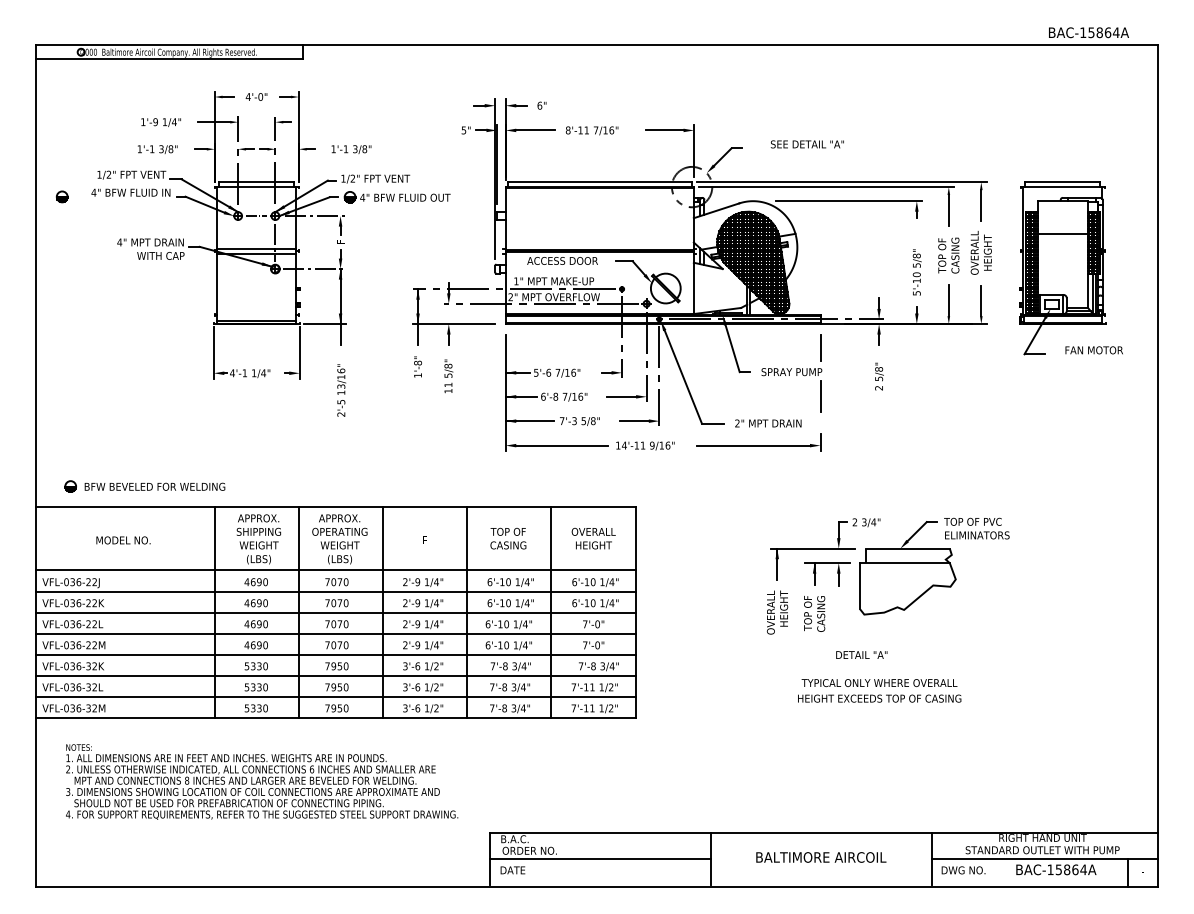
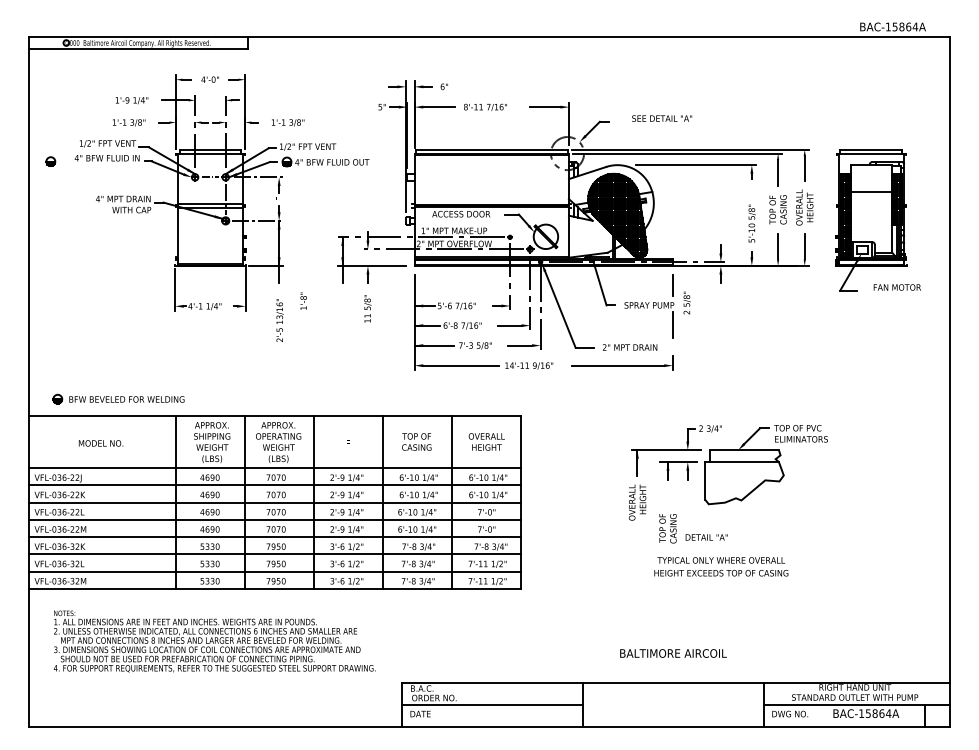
text: (417, 366) -> (303, 300), moved
text: (878, 375) -> (686, 302), moved
text: (813, 613) -> (667, 528), moved
text: (821, 857) -> (673, 653), moved

